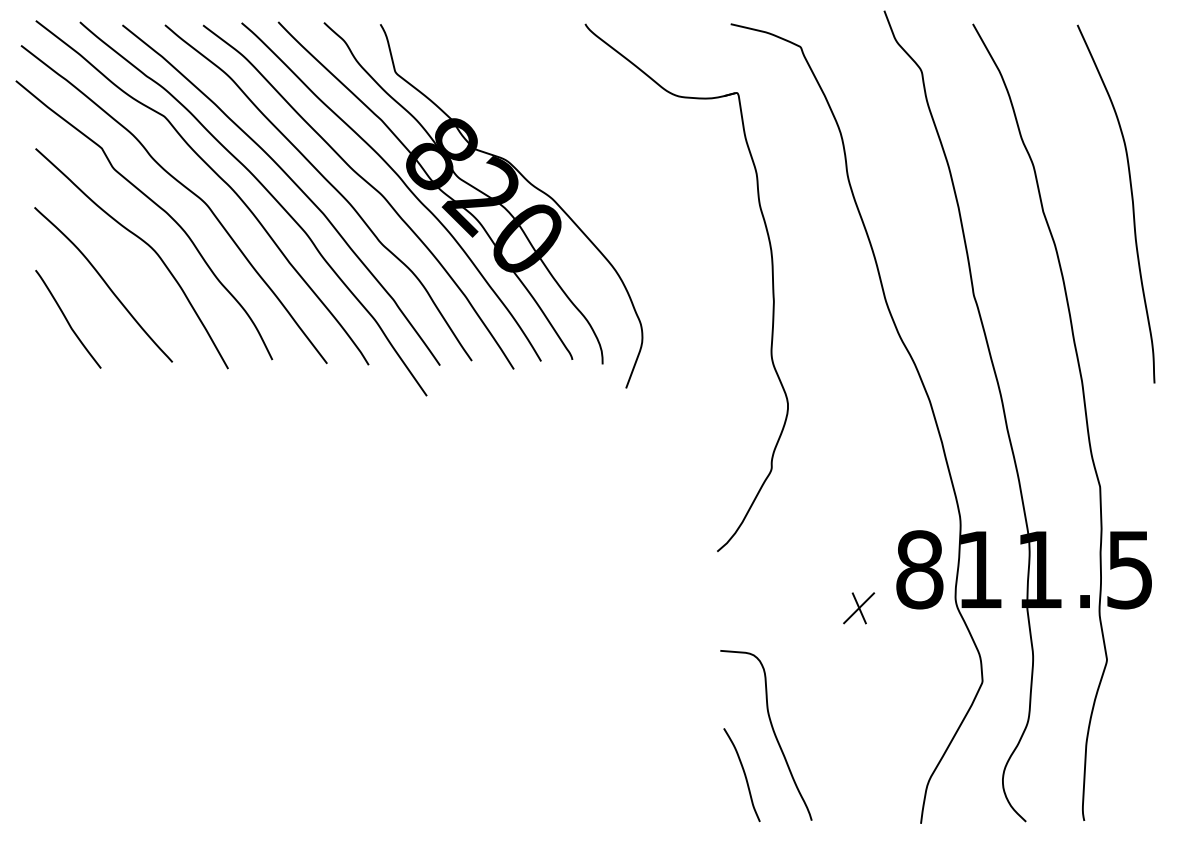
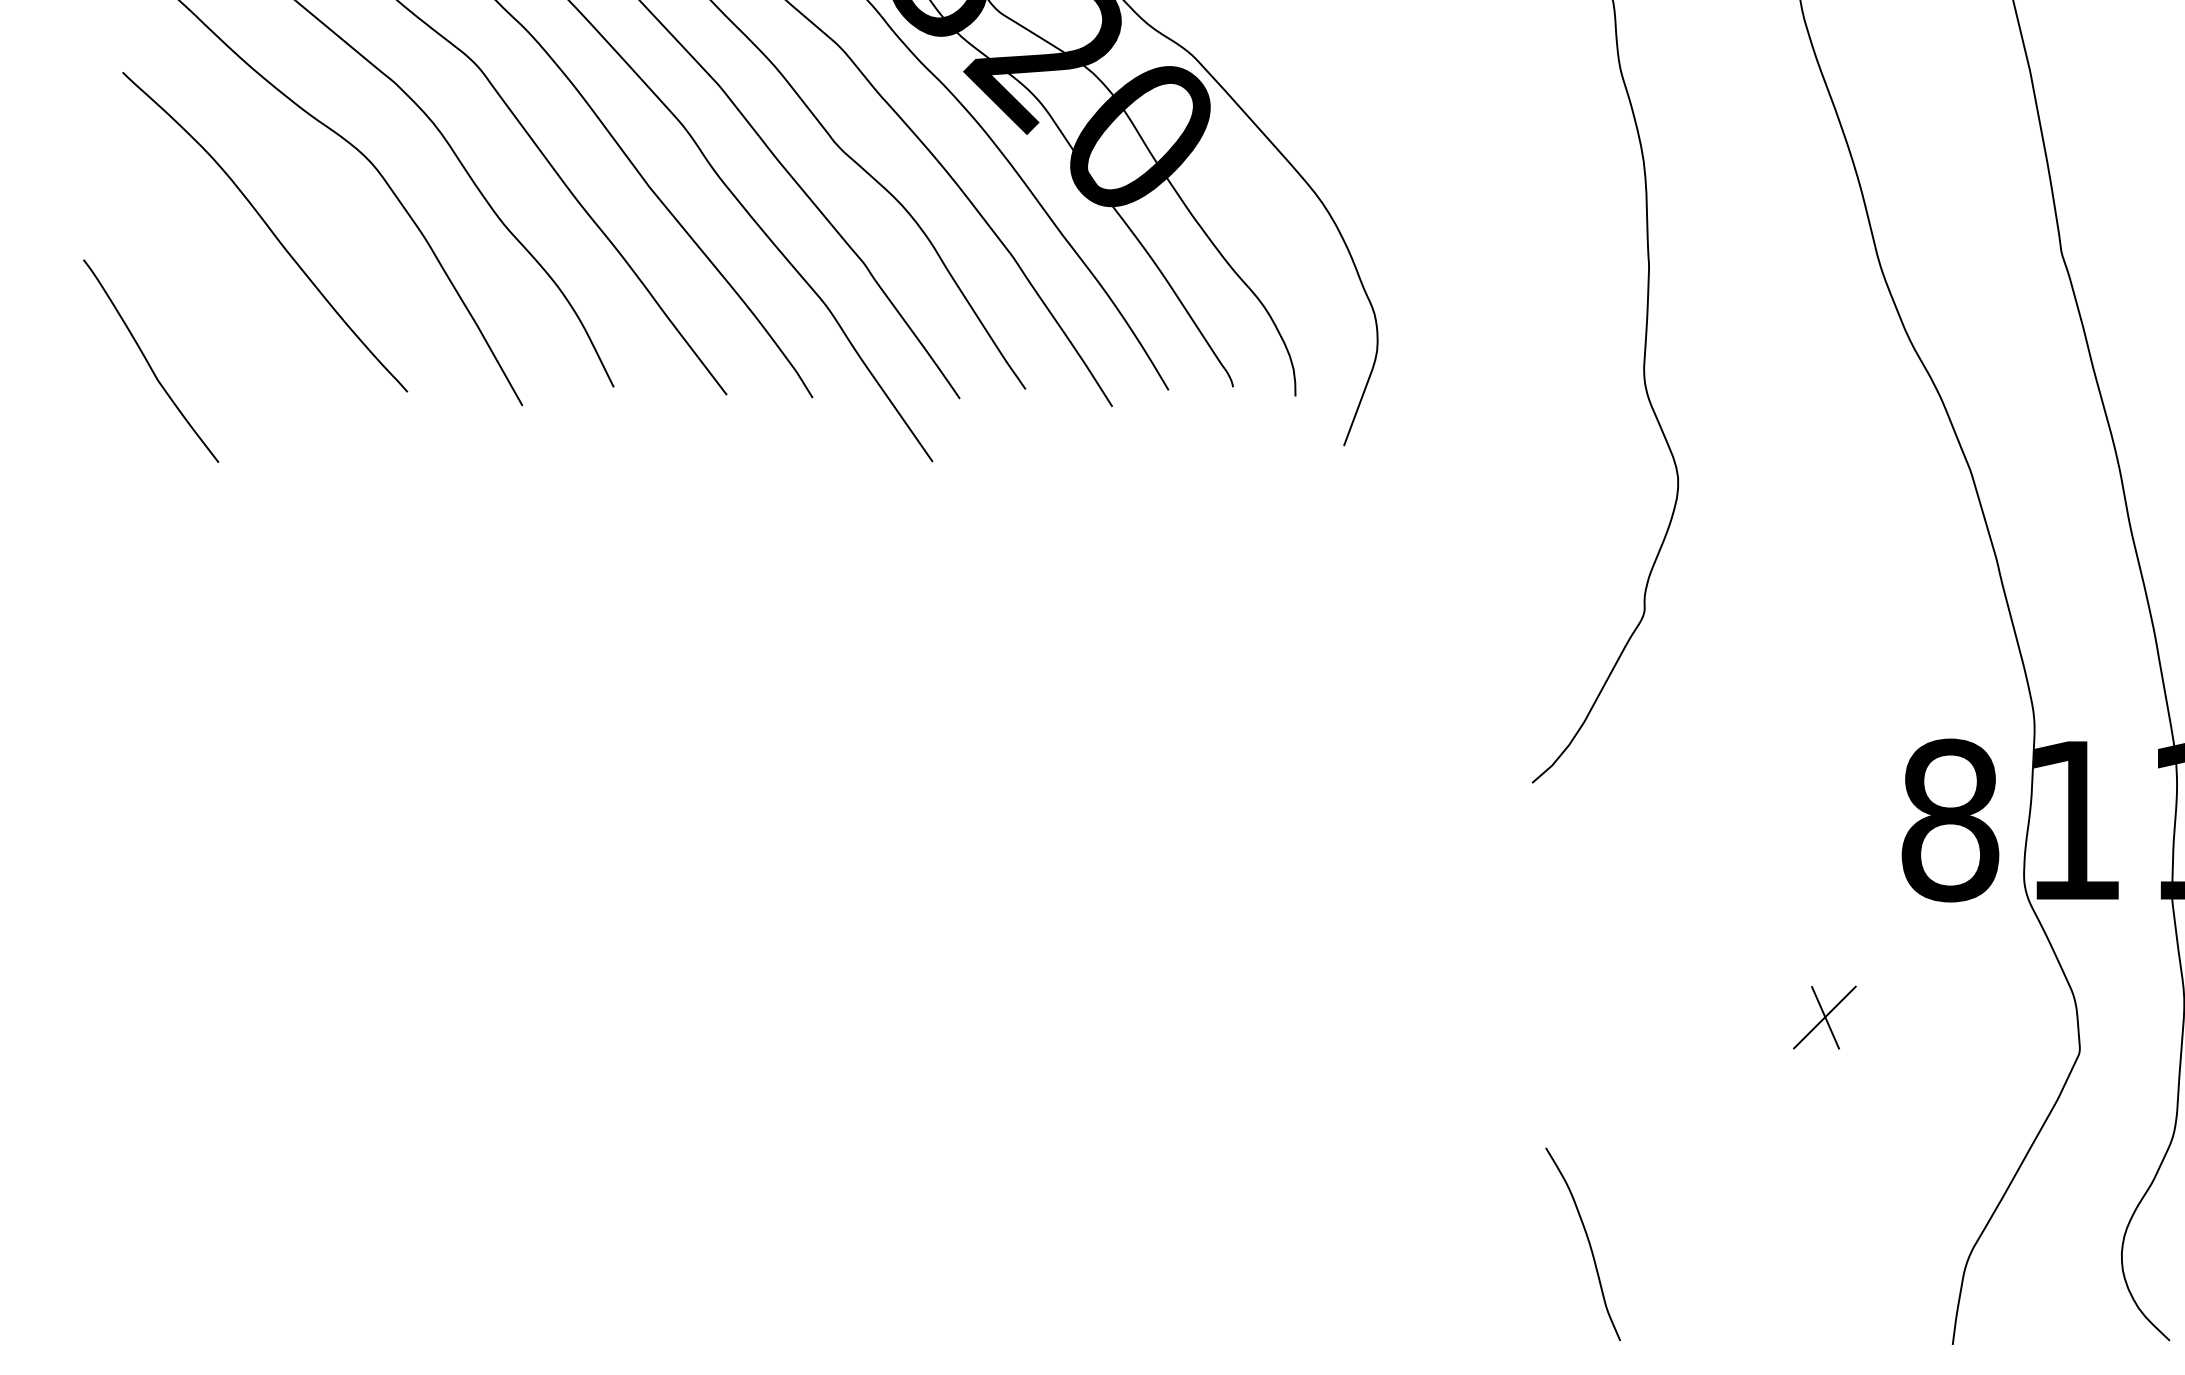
curve: (67, 319) -> (149, 361), moved
part: (859, 608) -> (1825, 1018), moved
curve: (772, 731) -> (1646, 1154), removed

